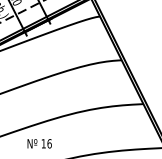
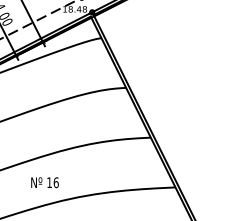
text: (39, 143) -> (44, 182), moved

